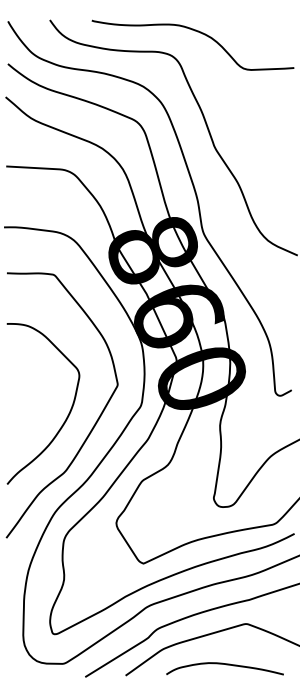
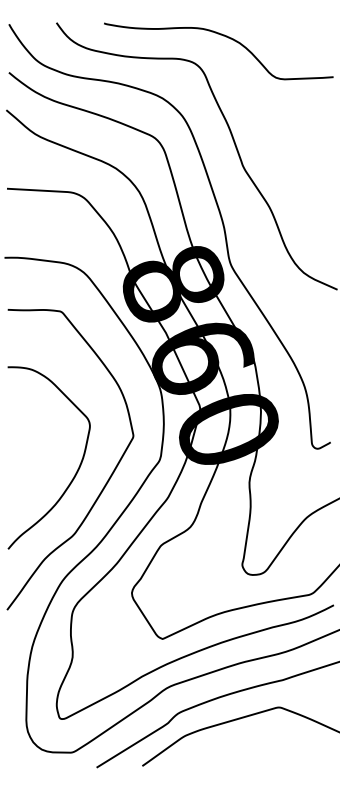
curve: (226, 665) -> (256, 754), removed

